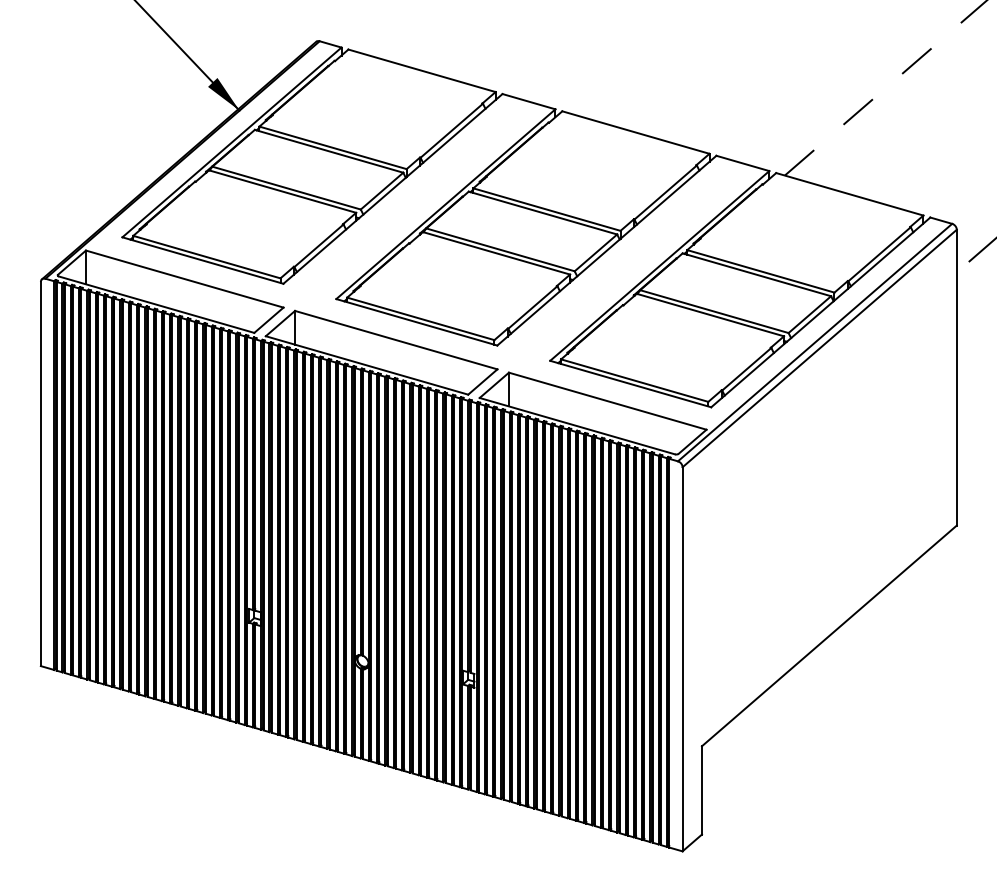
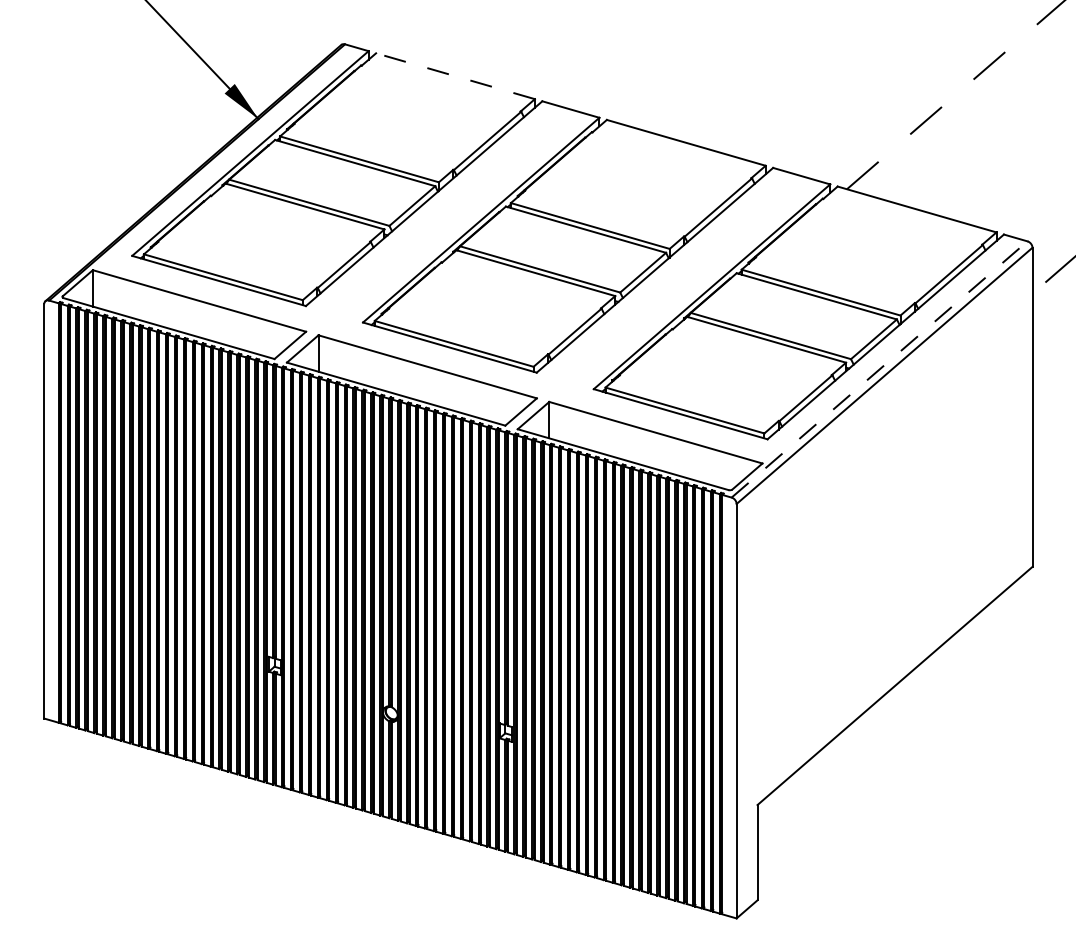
line: (422, 71) -> (455, 76), solid -> dashed
line: (815, 342) -> (879, 369), solid -> dashed

